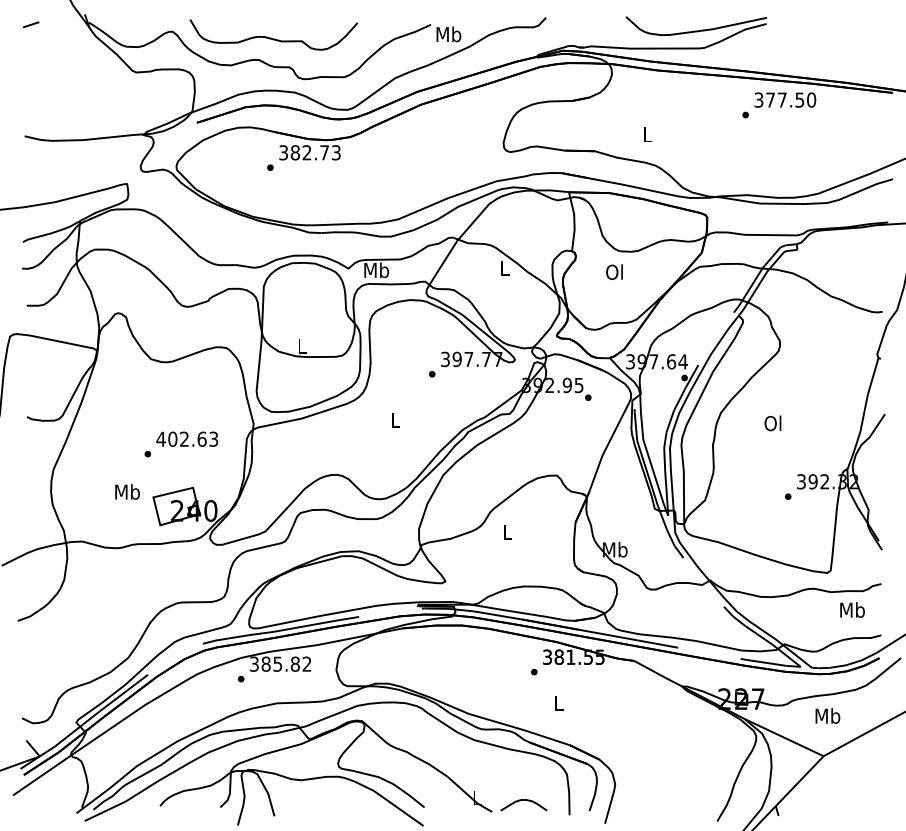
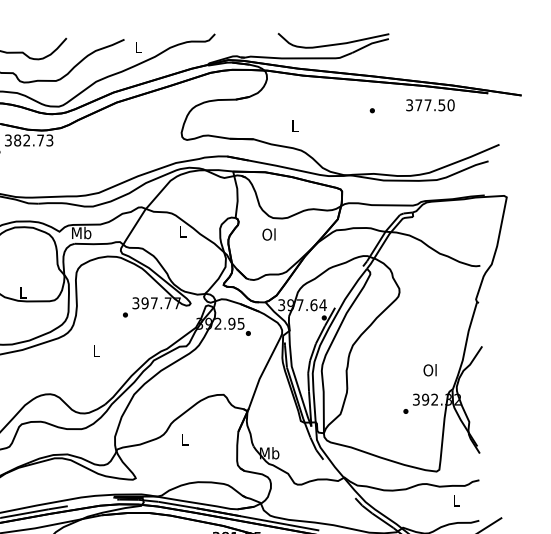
text: (448, 34) -> (138, 47), Mb -> L
text: (785, 99) -> (430, 104), moved
text: (772, 423) -> (429, 370), moved
text: (852, 609) -> (456, 500), Mb -> L

